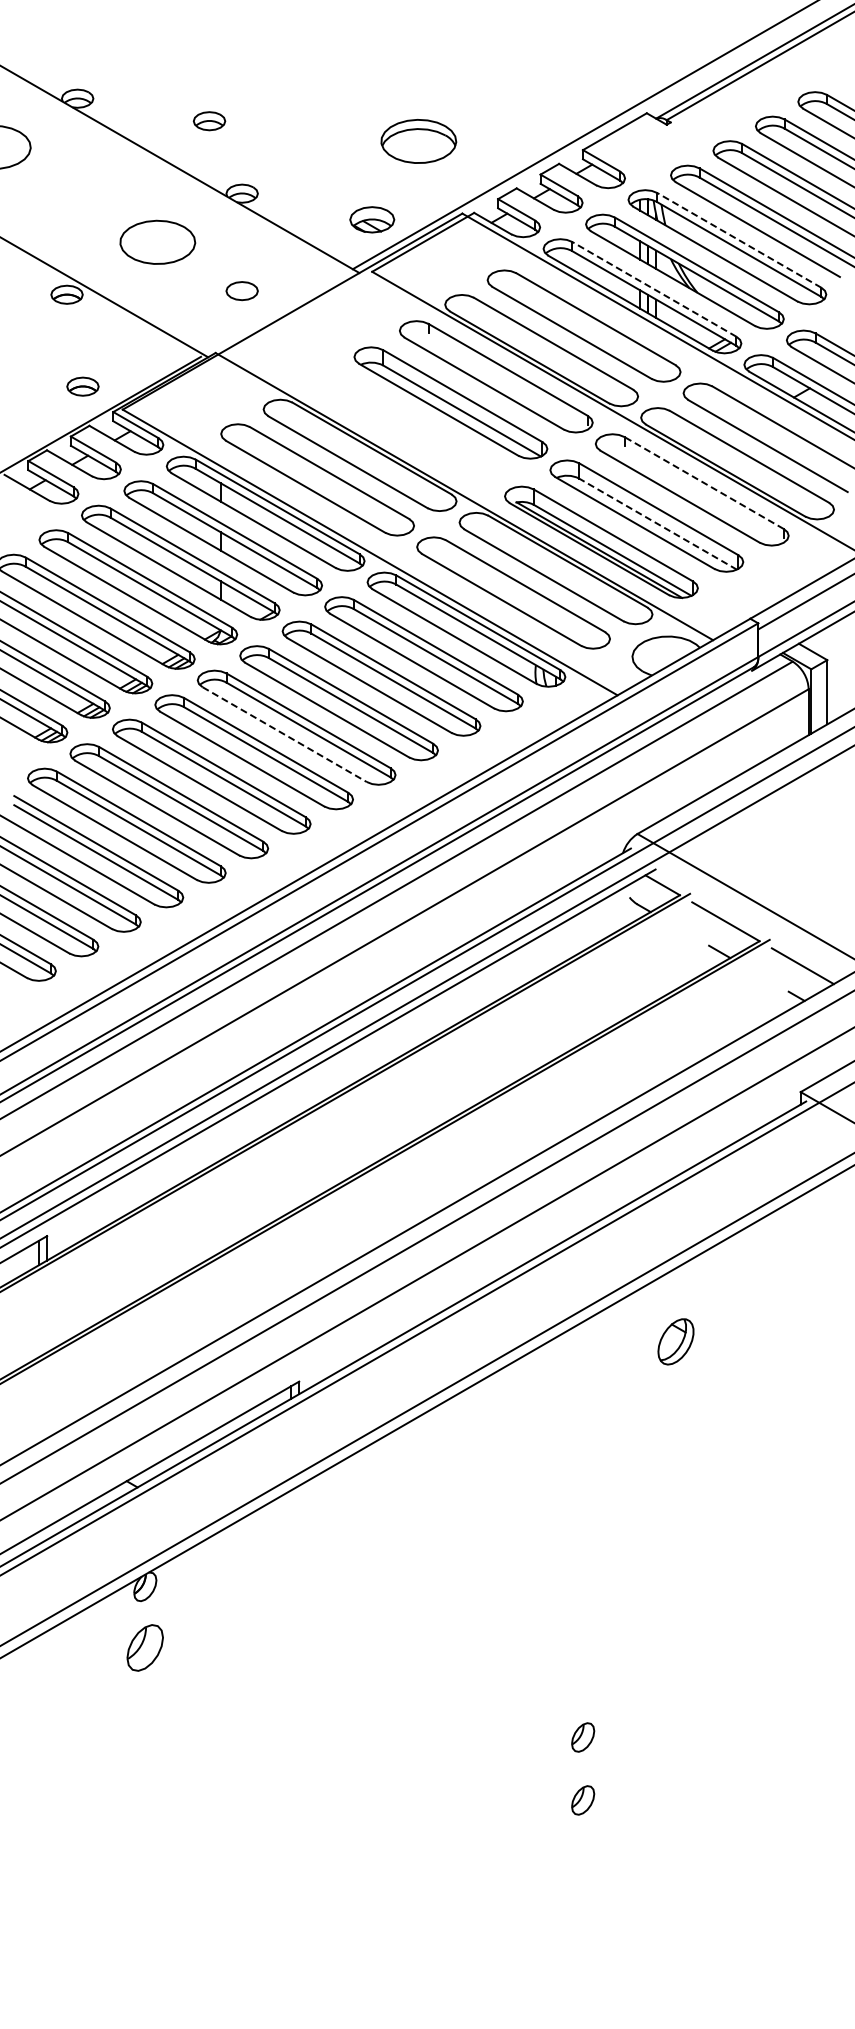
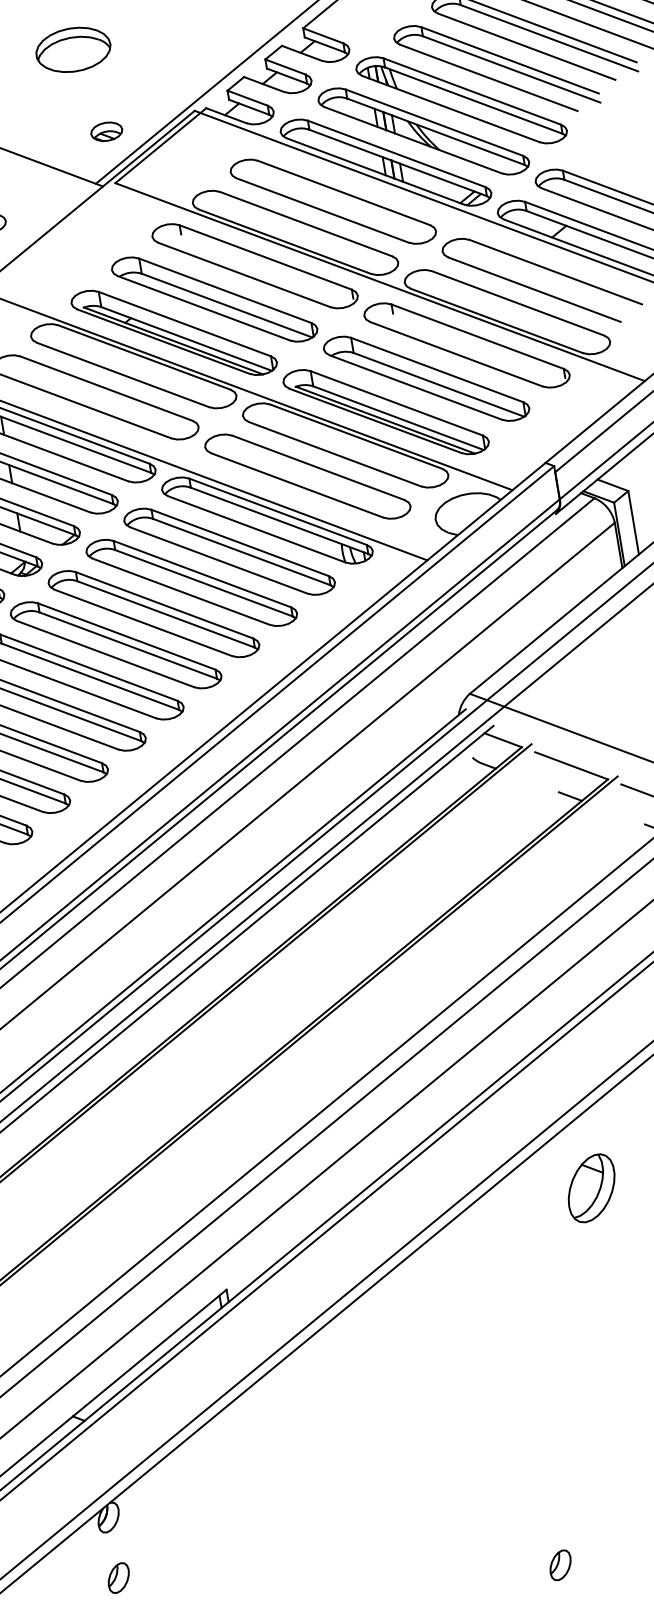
part: (418, 141) -> (73, 49), moved
part: (371, 219) -> (106, 131), size x0.71
line: (739, 240) -> (472, 91), dashed -> solid
line: (654, 289) -> (396, 154), dashed -> solid
part: (405, 428) -> (174, 332), added
line: (704, 483) -> (478, 337), dashed -> solid
line: (657, 523) -> (438, 384), dashed -> solid
line: (284, 734) -> (105, 653), dashed -> solid
part: (675, 1341) -> (591, 1188), size x1.43
part: (145, 1648) -> (119, 1578), size x0.62
part: (583, 1737) -> (560, 1565), moved

